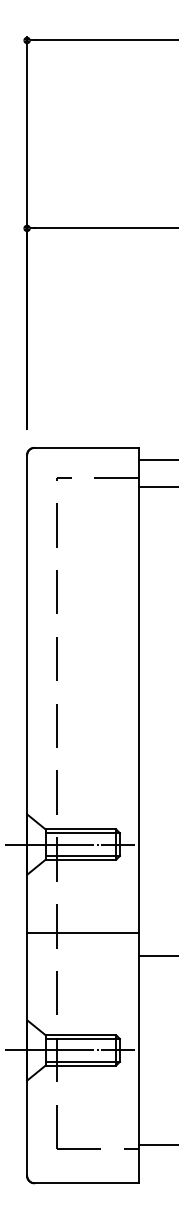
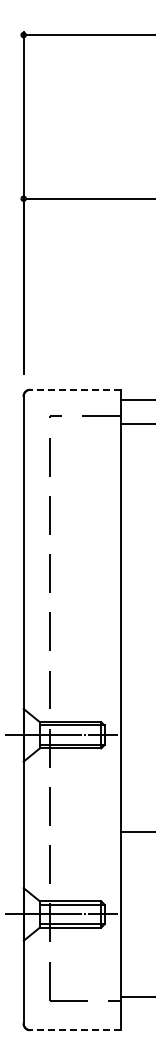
line: (85, 447) -> (74, 389), solid -> dashed
line: (82, 933) -> (71, 812), removed
line: (85, 1183) -> (74, 1030), solid -> dashed

